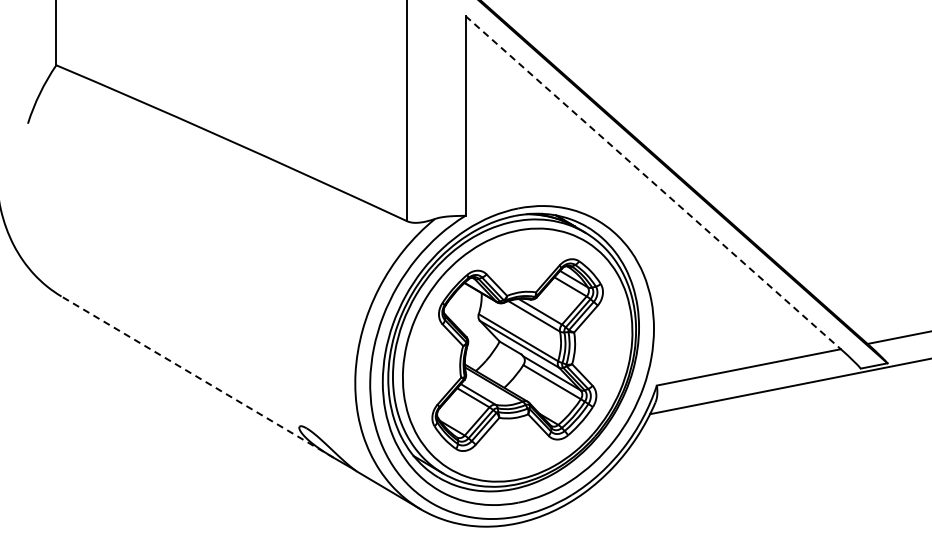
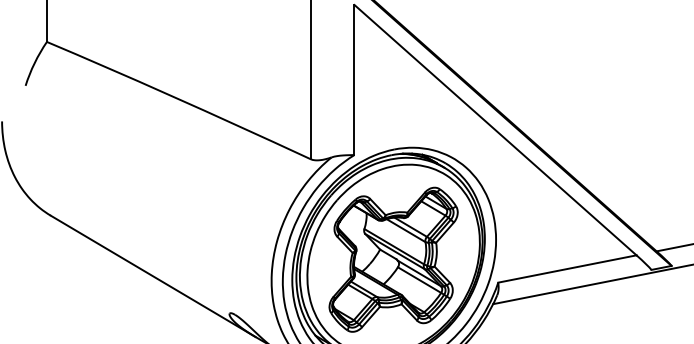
line: (653, 182) -> (495, 130), dashed -> solid
line: (197, 376) -> (153, 275), dashed -> solid

